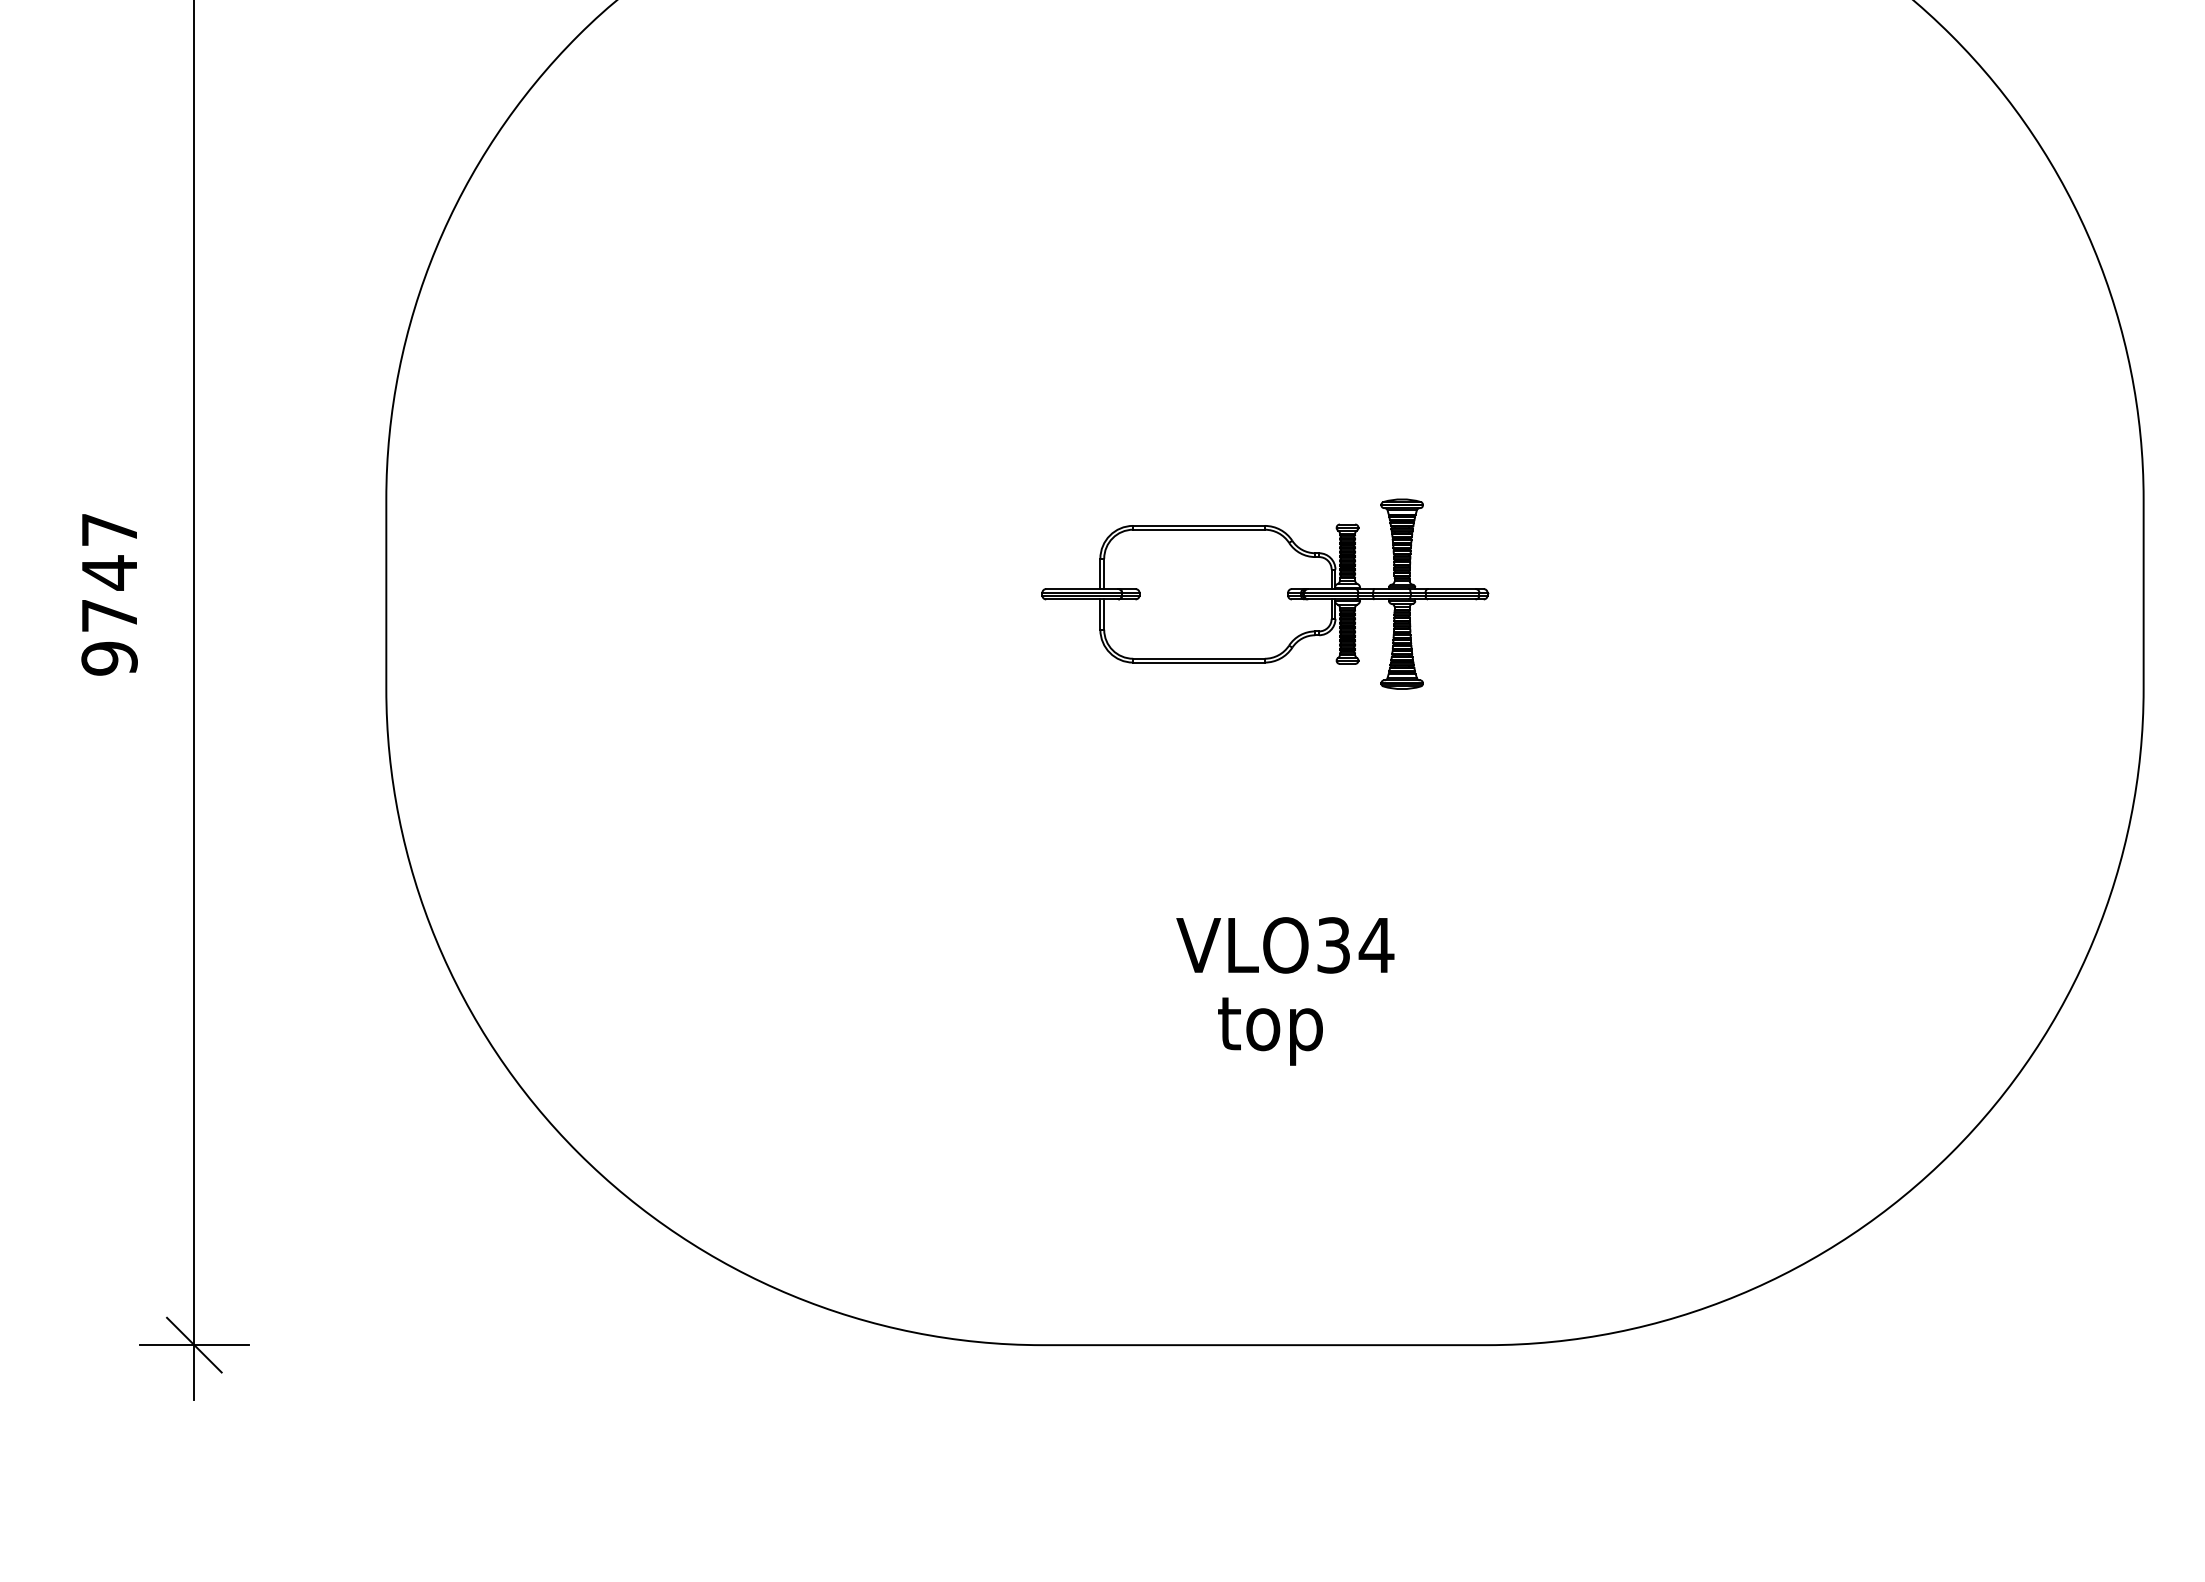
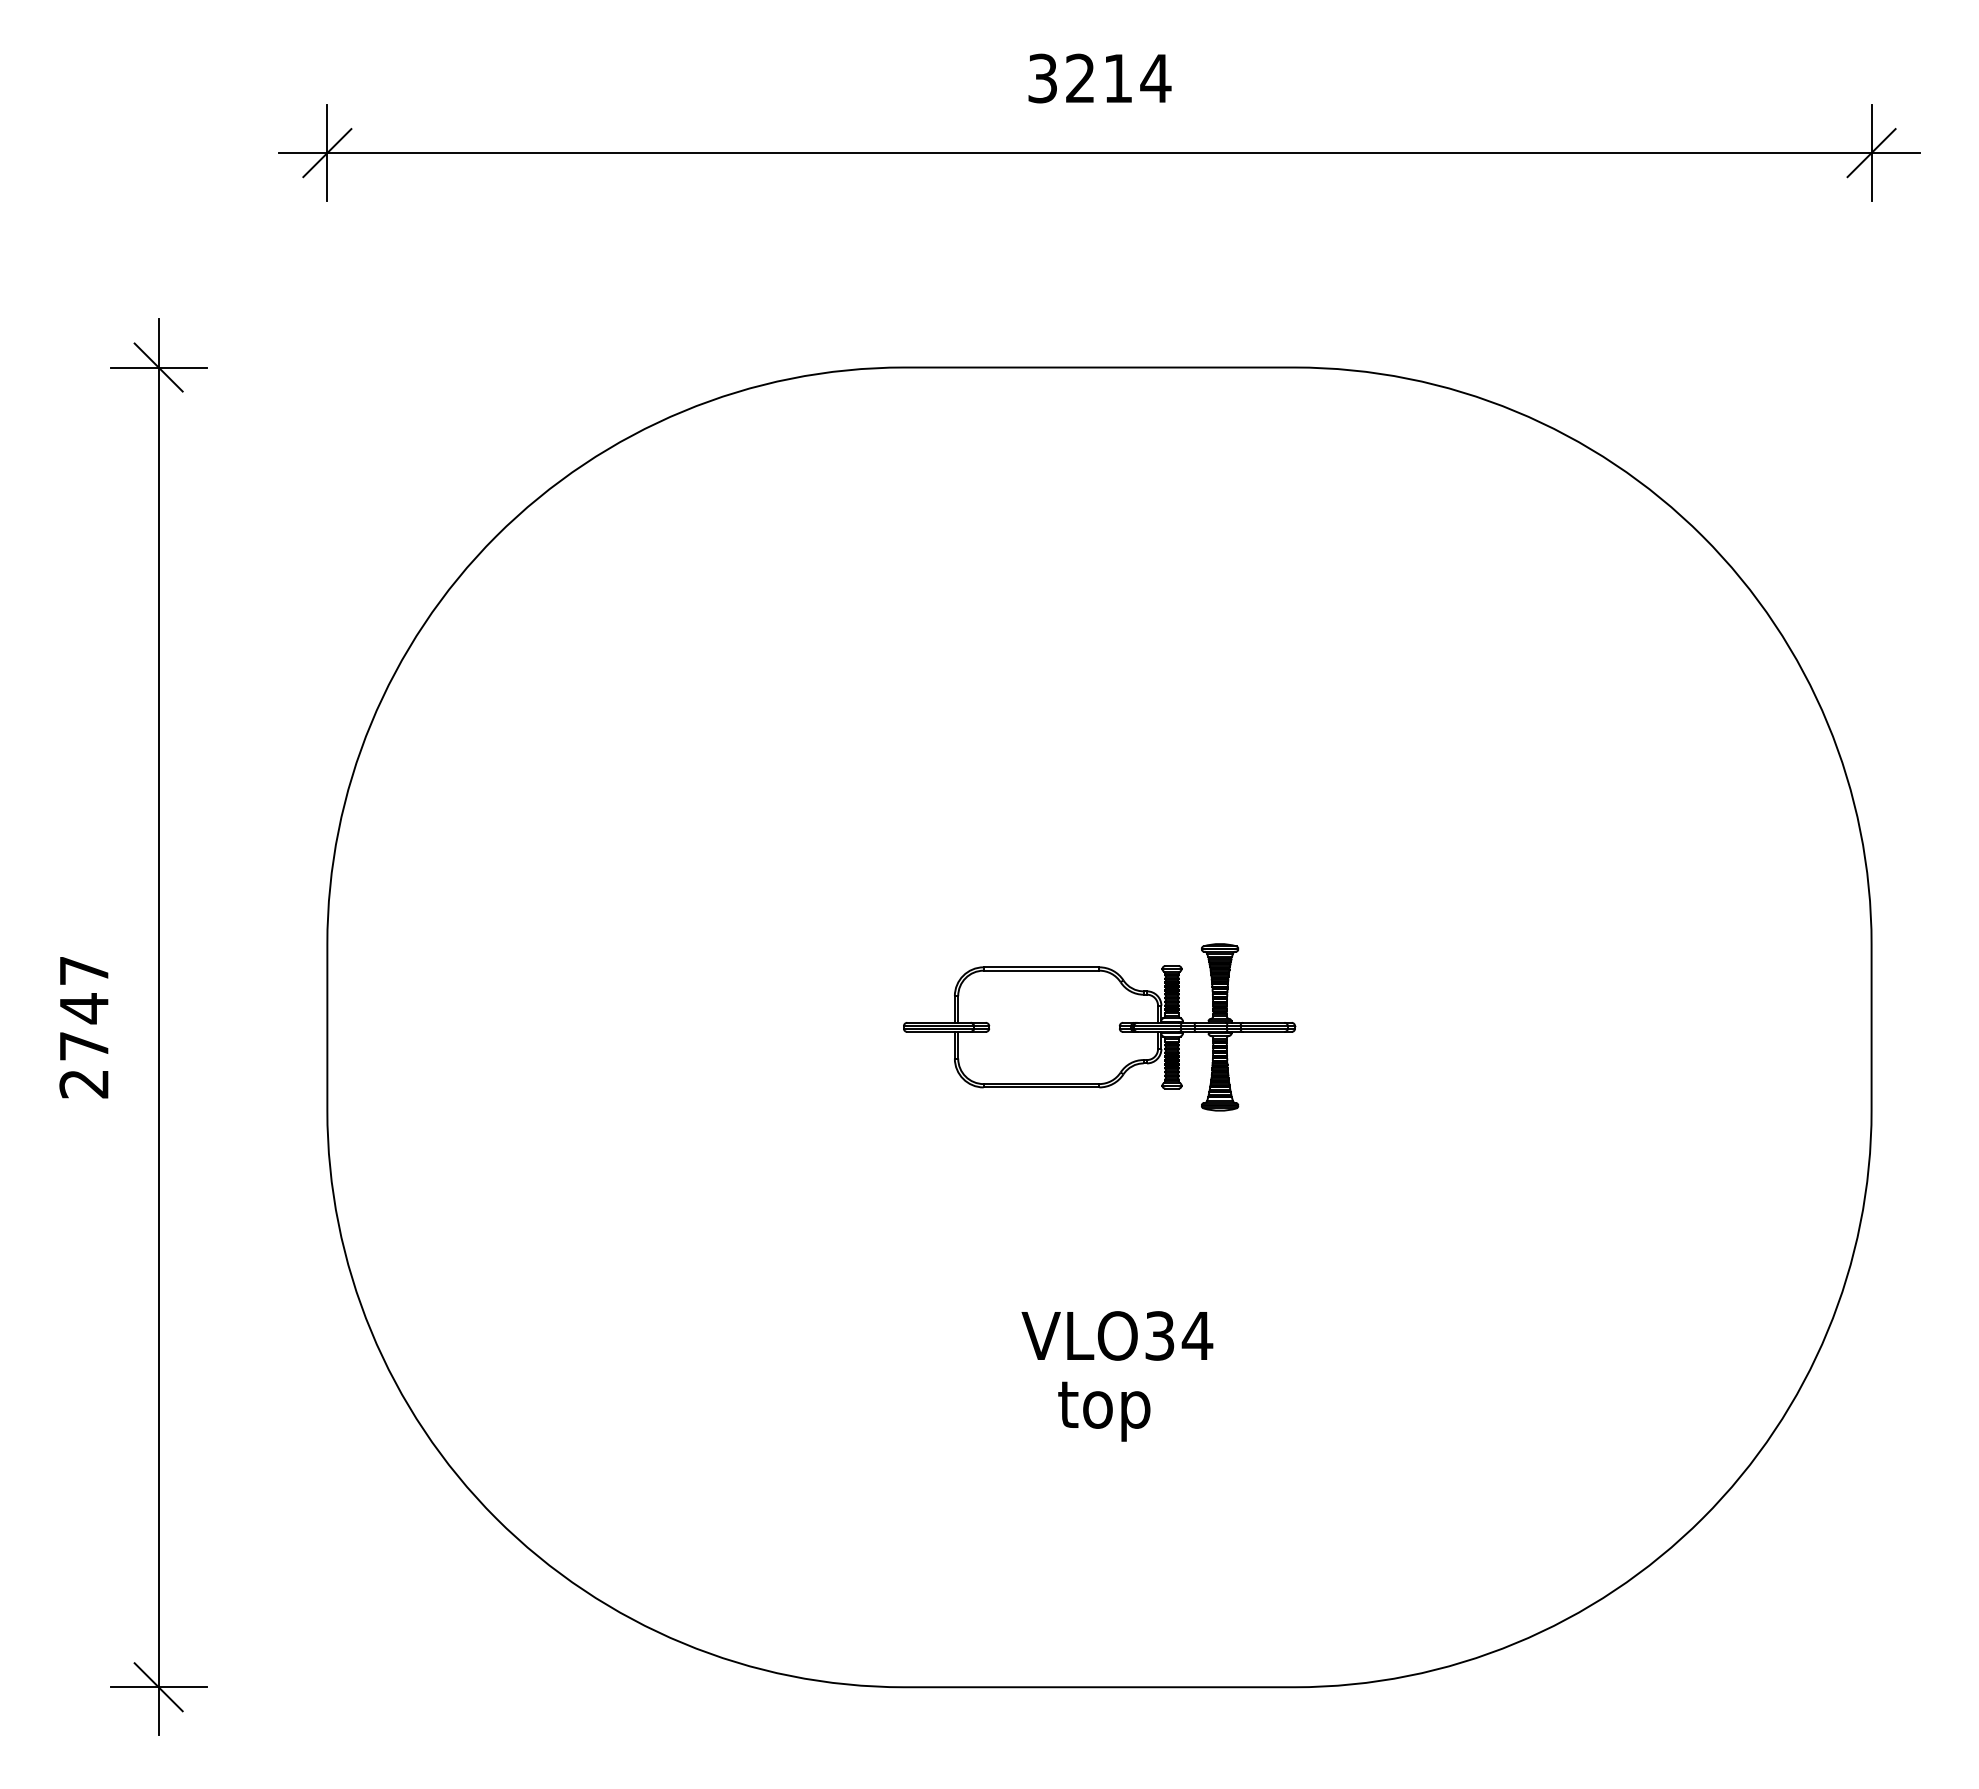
text: (109, 658) -> (84, 1083), 9747 -> 2747

